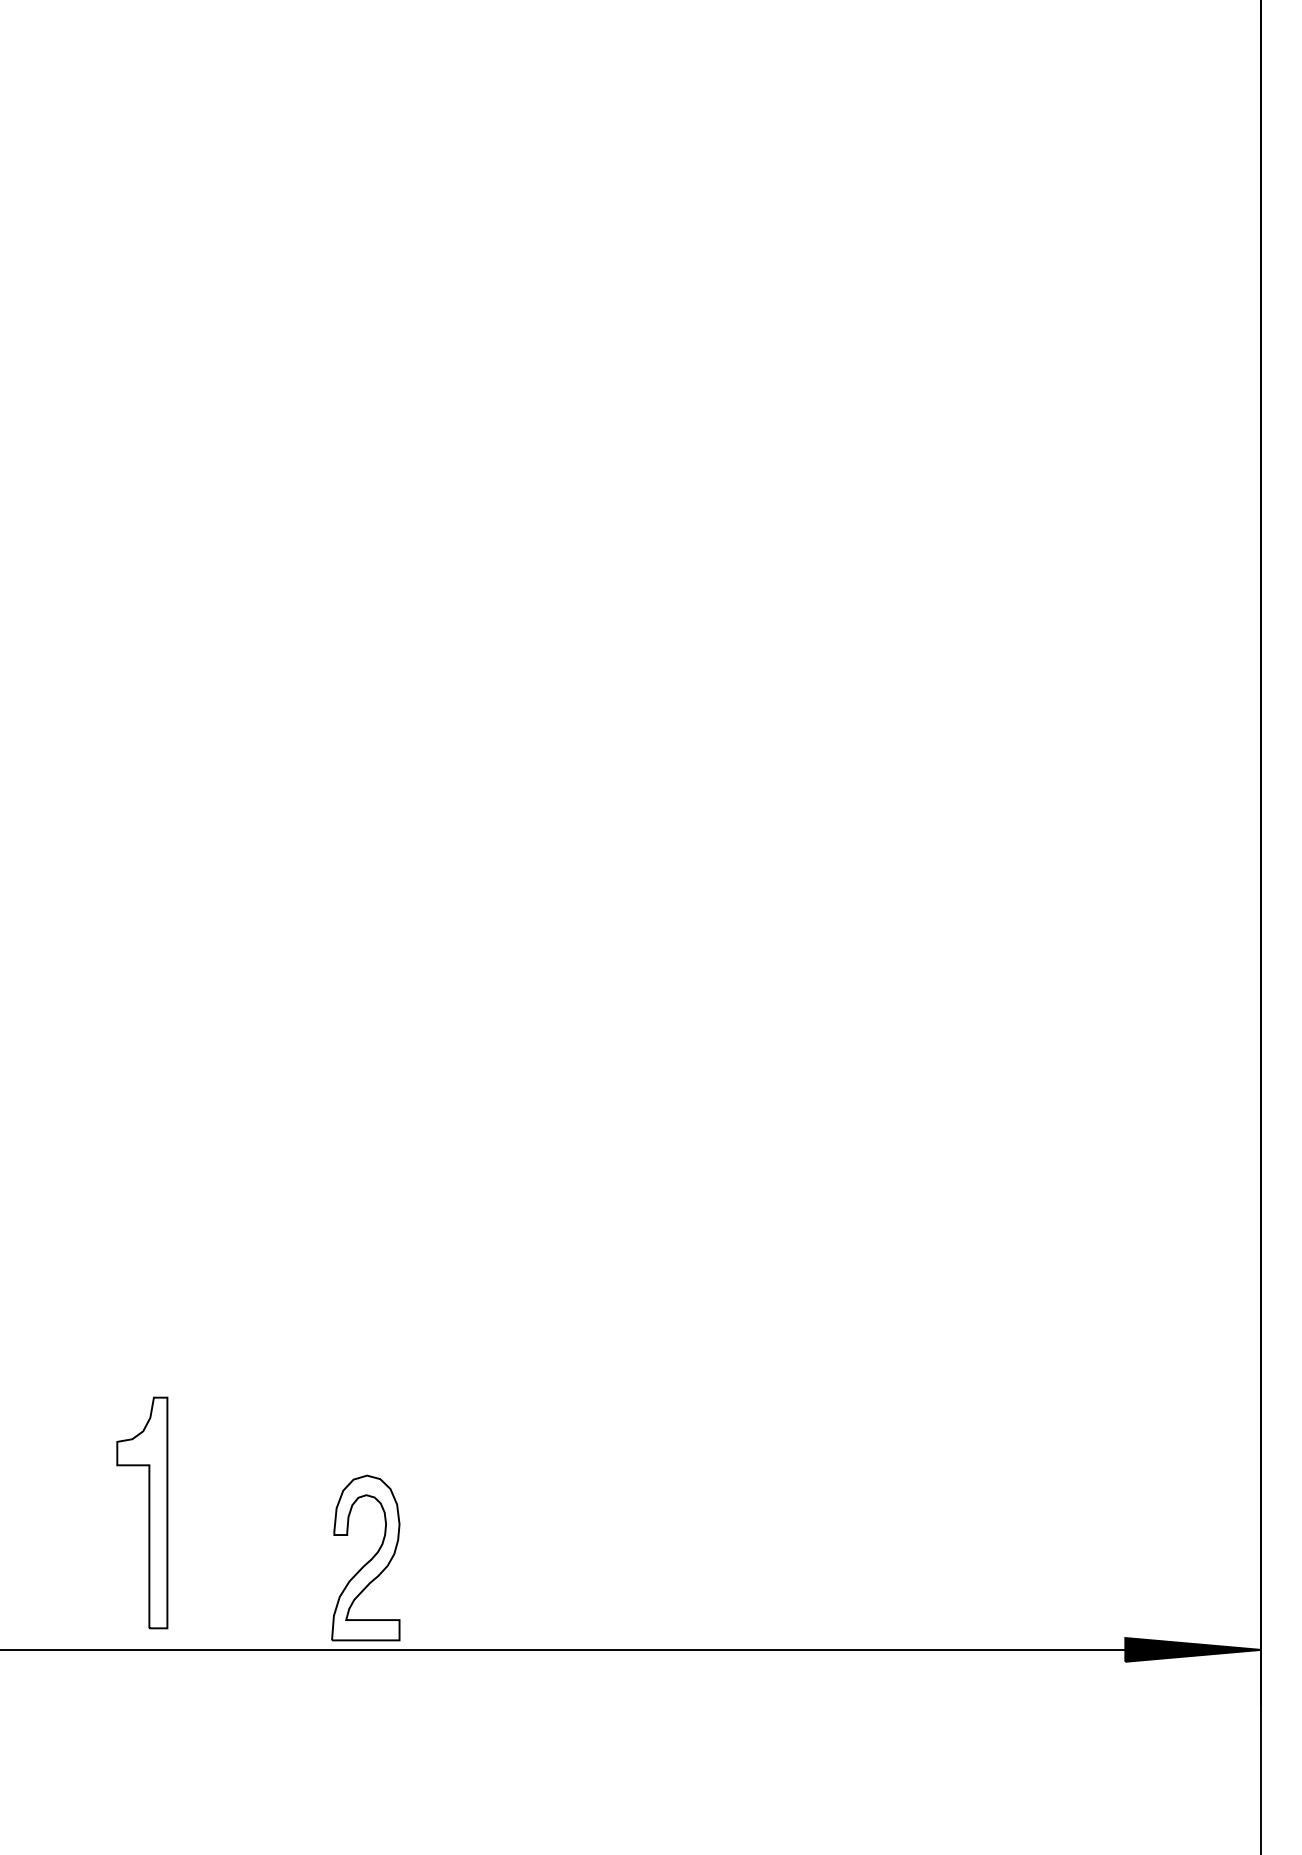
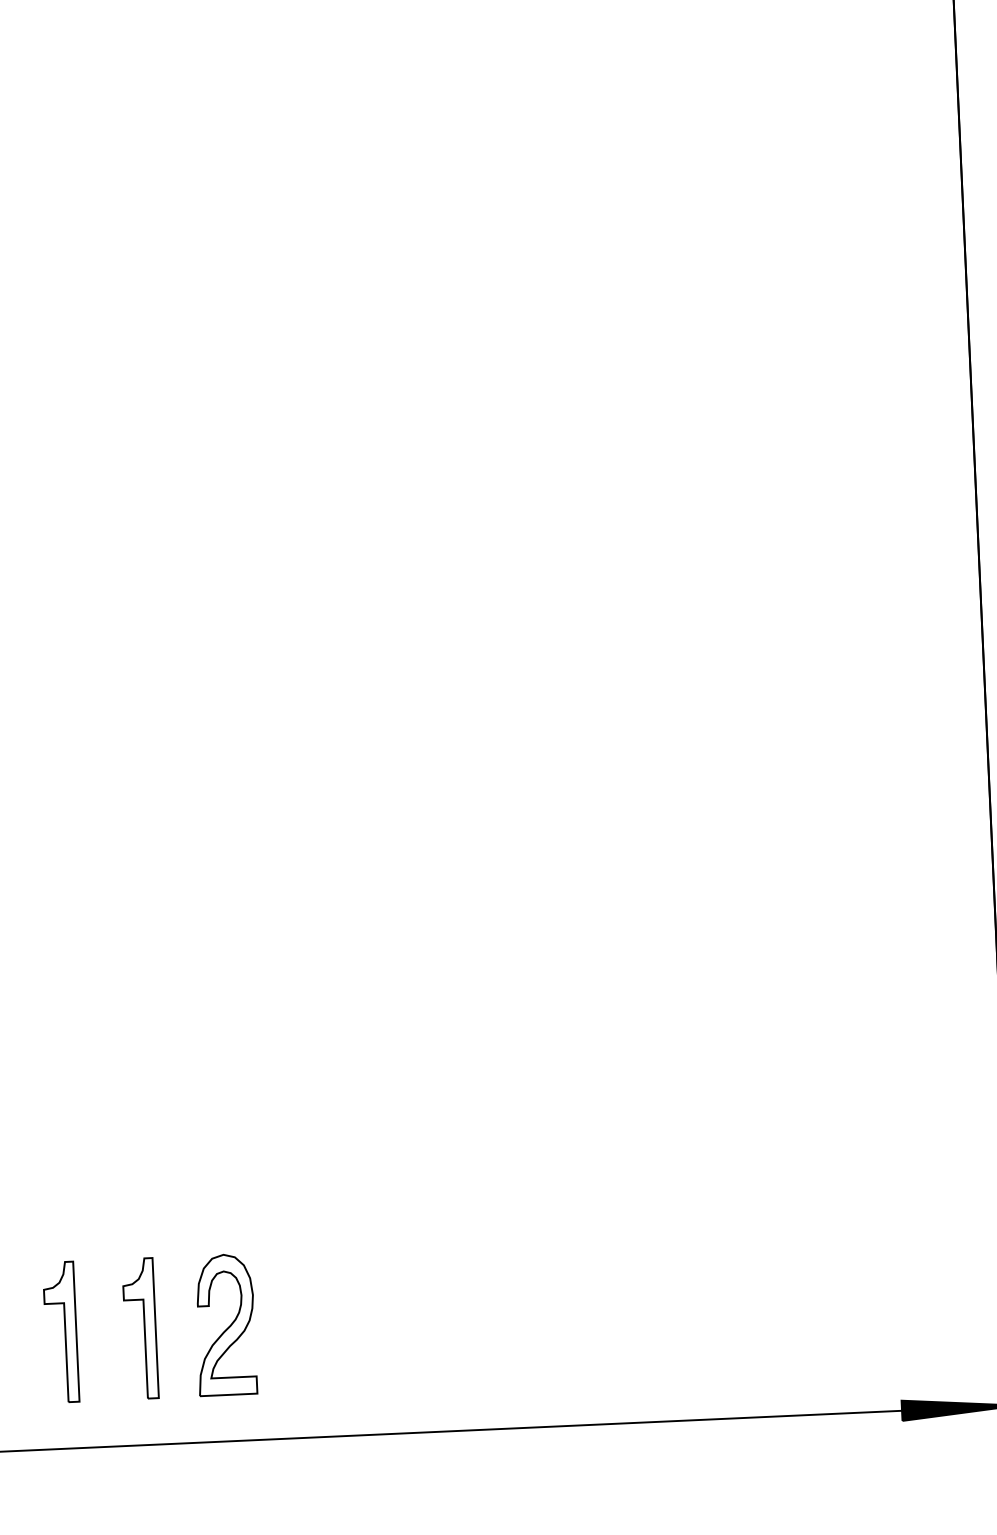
part: (142, 1512) -> (61, 1331), size x0.71
part: (235, 1512) -> (140, 1328), added
part: (365, 1557) -> (225, 1324), moved

